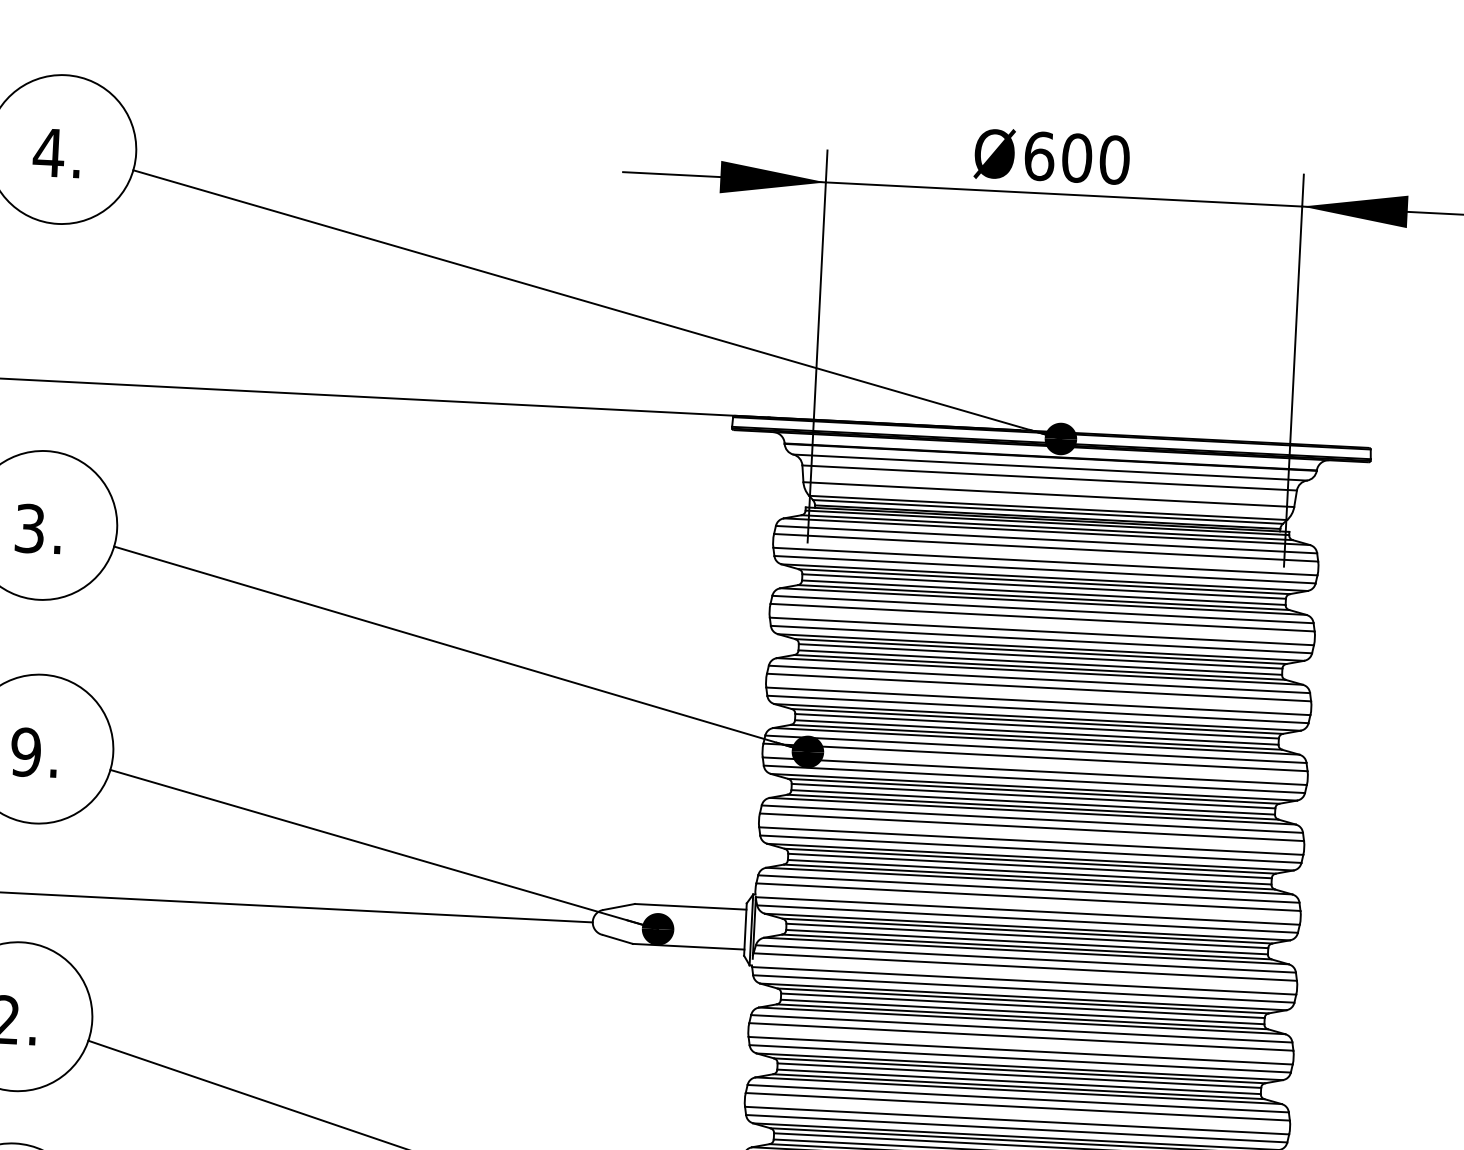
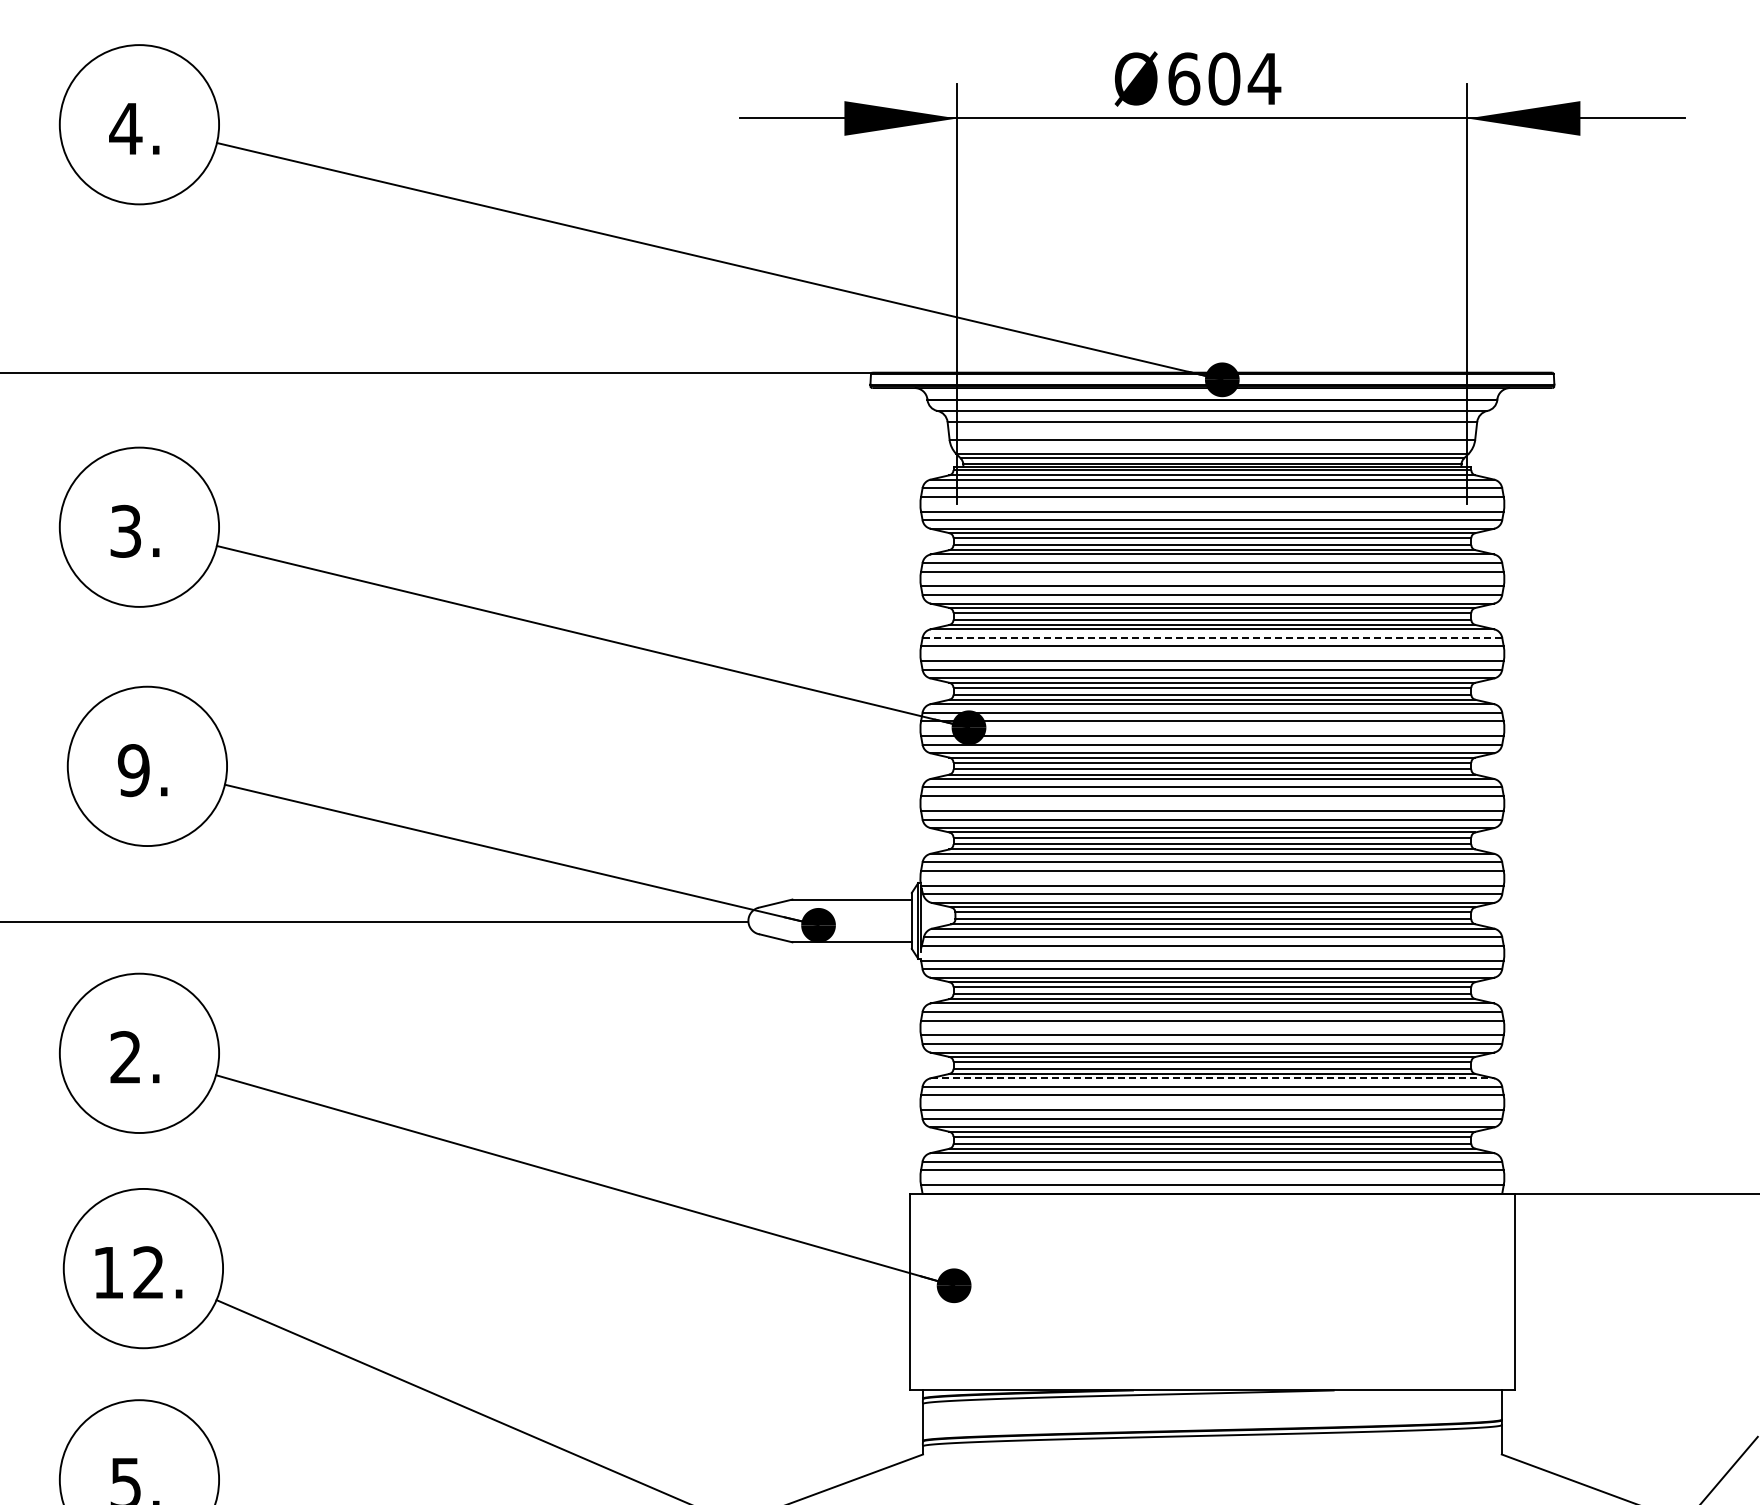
text: (1114, 159) -> (1264, 78), 600 -> 604
line: (1039, 679) -> (1212, 637), solid -> dashed
line: (1018, 1090) -> (1212, 1078), solid -> dashed

